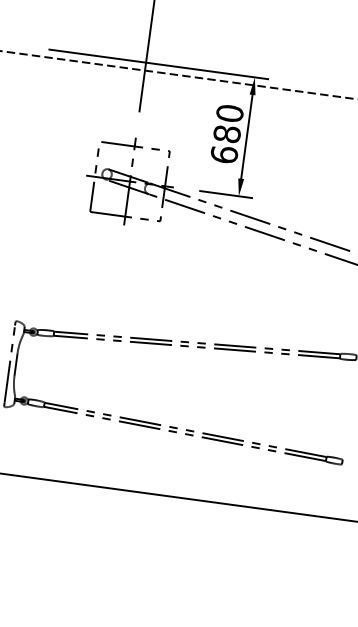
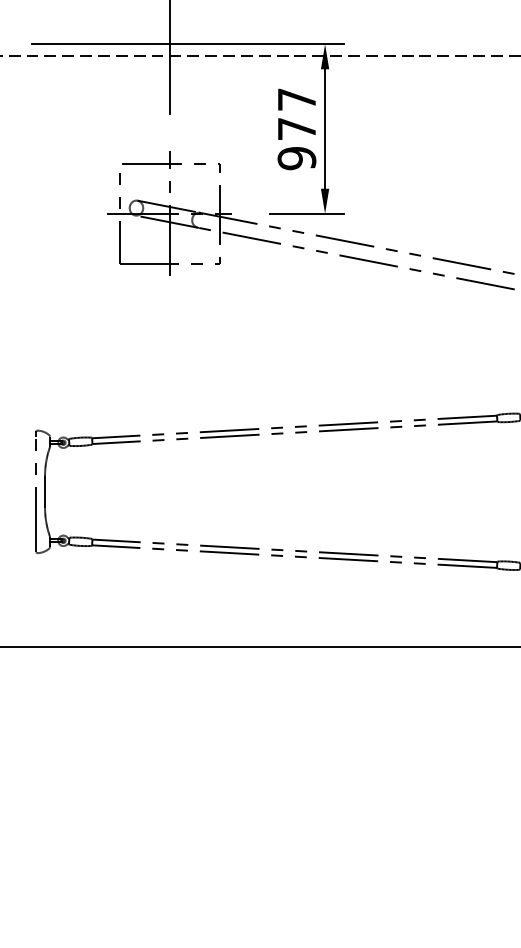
text: (226, 134) -> (296, 129), 680 -> 977

